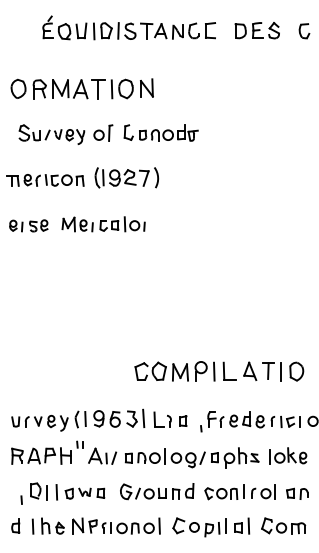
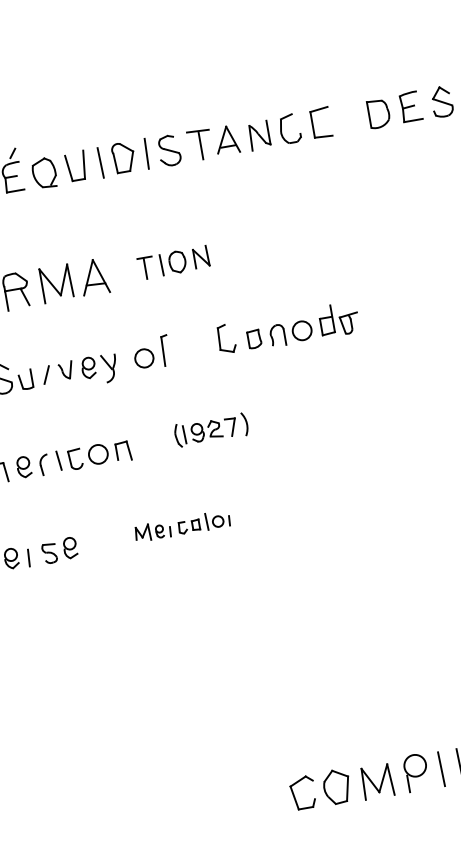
part: (122, 88) -> (173, 261), size x0.6
part: (160, 132) -> (286, 328), moved
part: (126, 177) -> (210, 429), size x0.6
part: (103, 224) -> (182, 526), size x0.6

